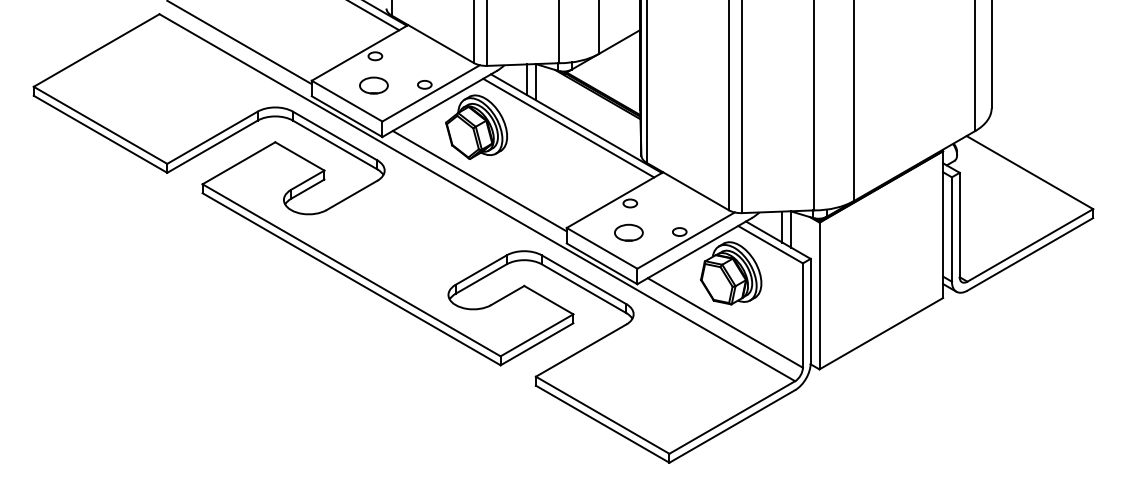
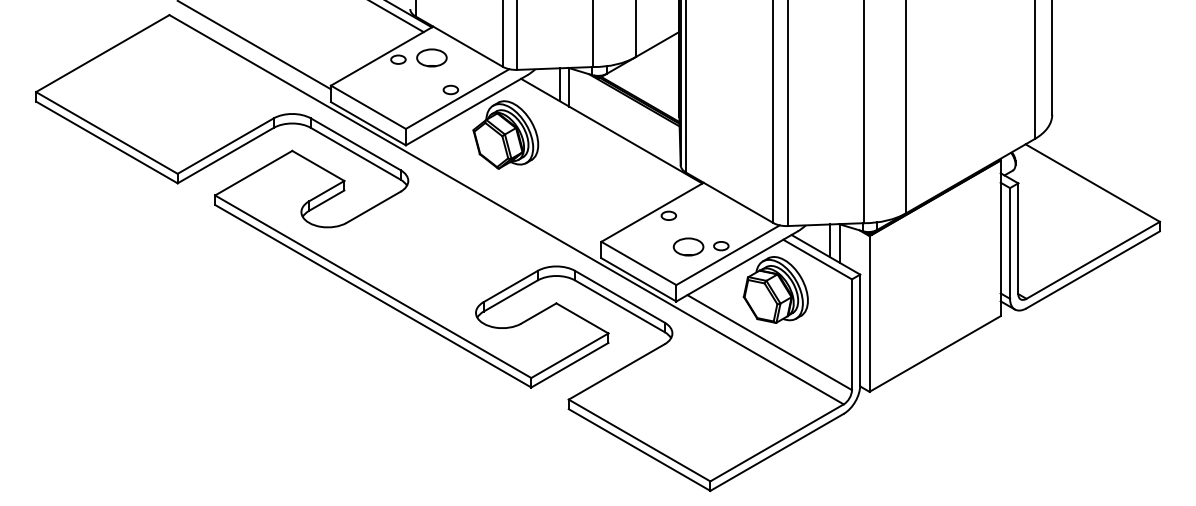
part: (373, 85) -> (431, 57), moved
line: (568, 127) -> (603, 135), removed
line: (479, 181) -> (508, 192), removed
part: (628, 232) -> (688, 246), moved

